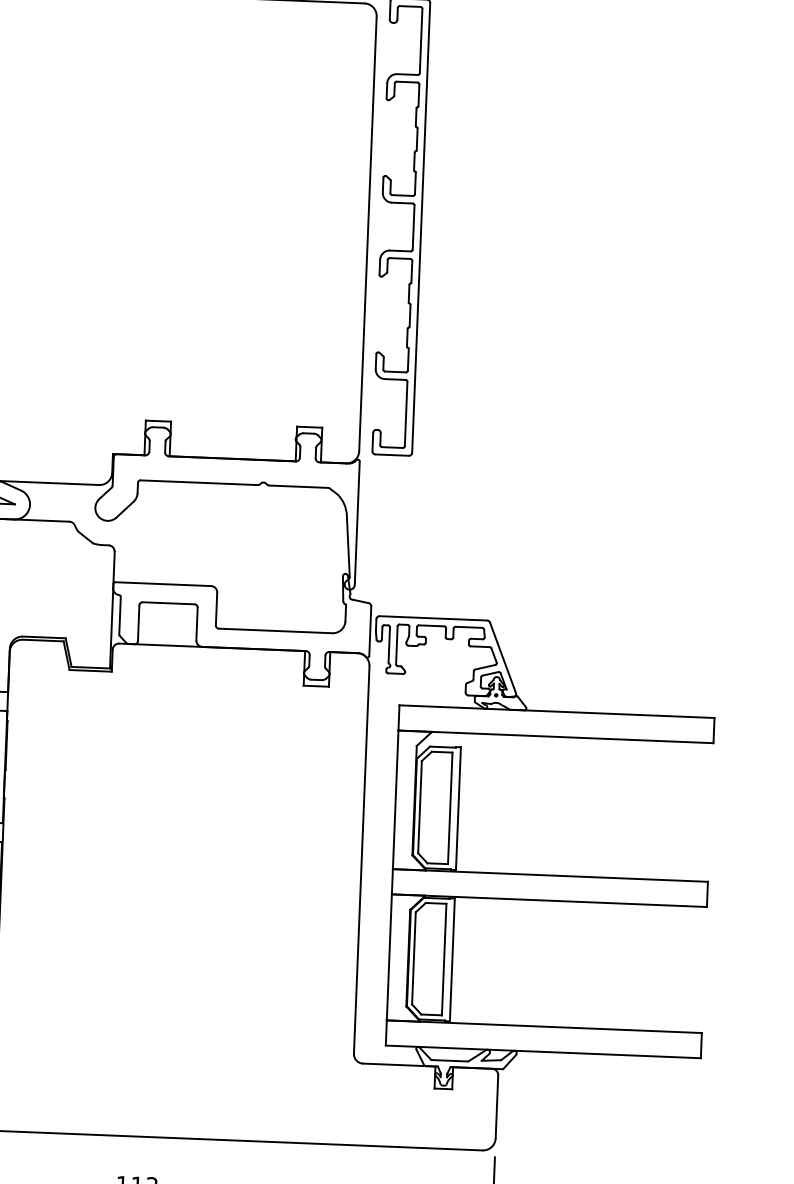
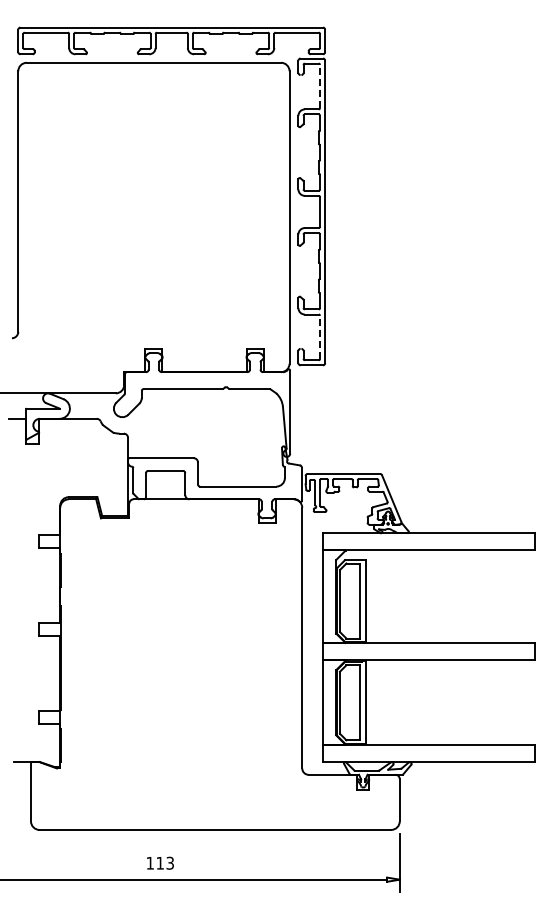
line: (421, 41) -> (320, 86), solid -> dashed
line: (406, 414) -> (320, 337), solid -> dashed

